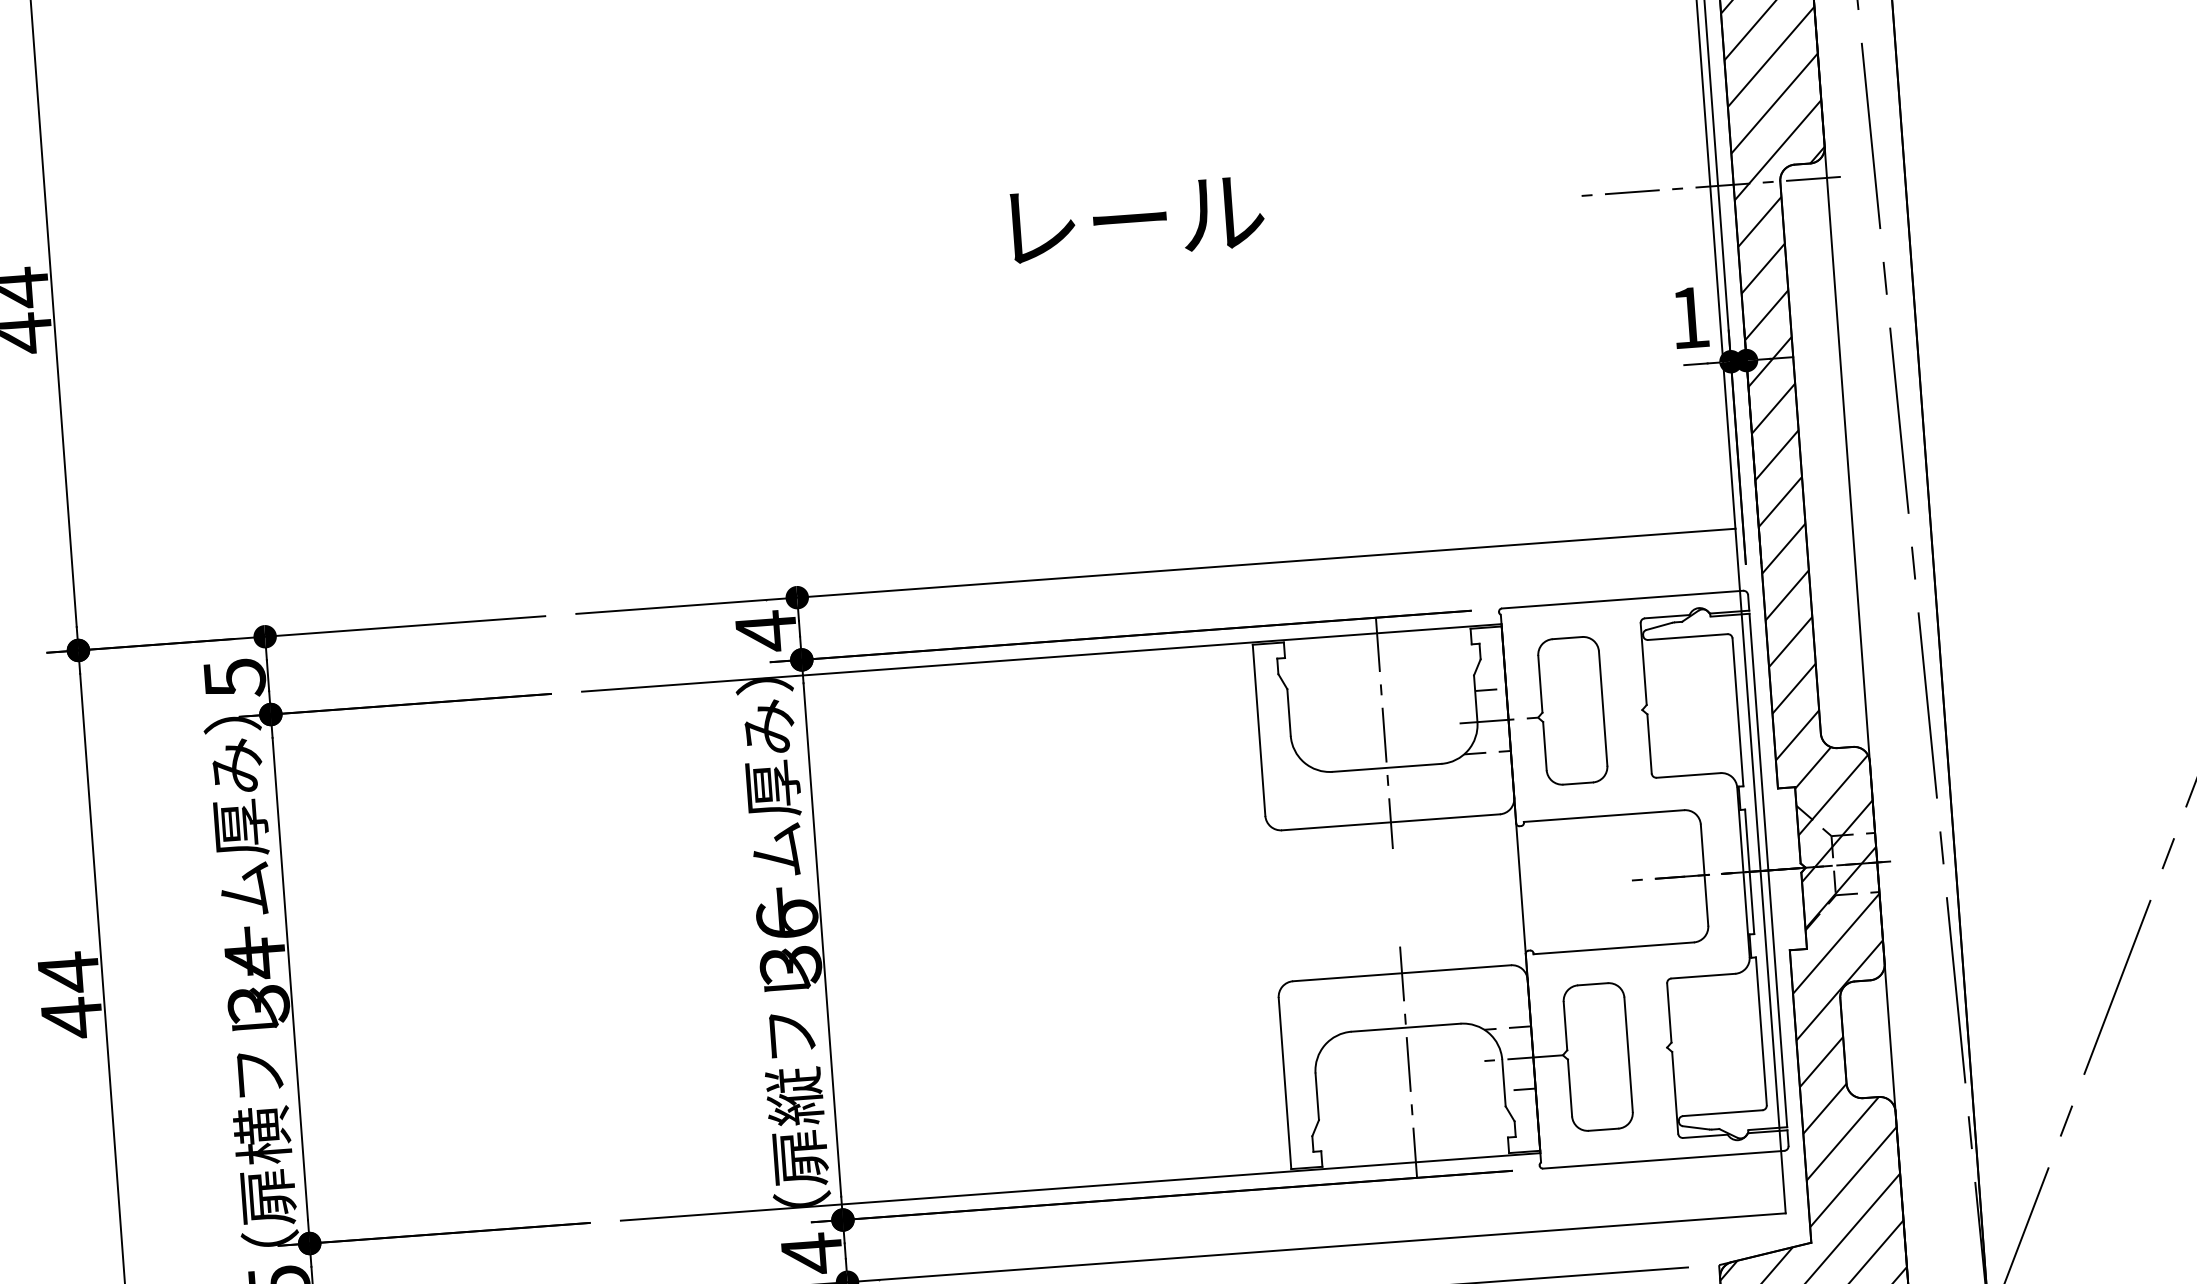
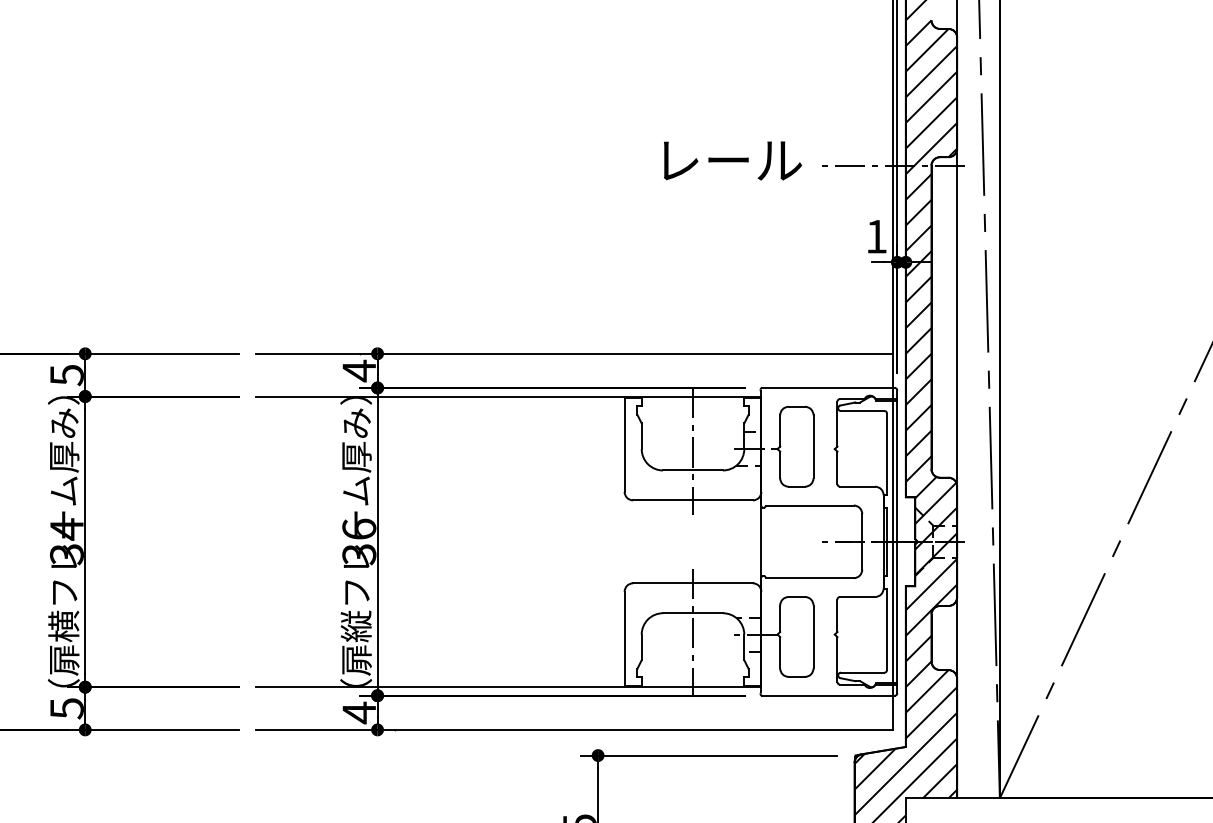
text: (1137, 218) -> (732, 160), moved

